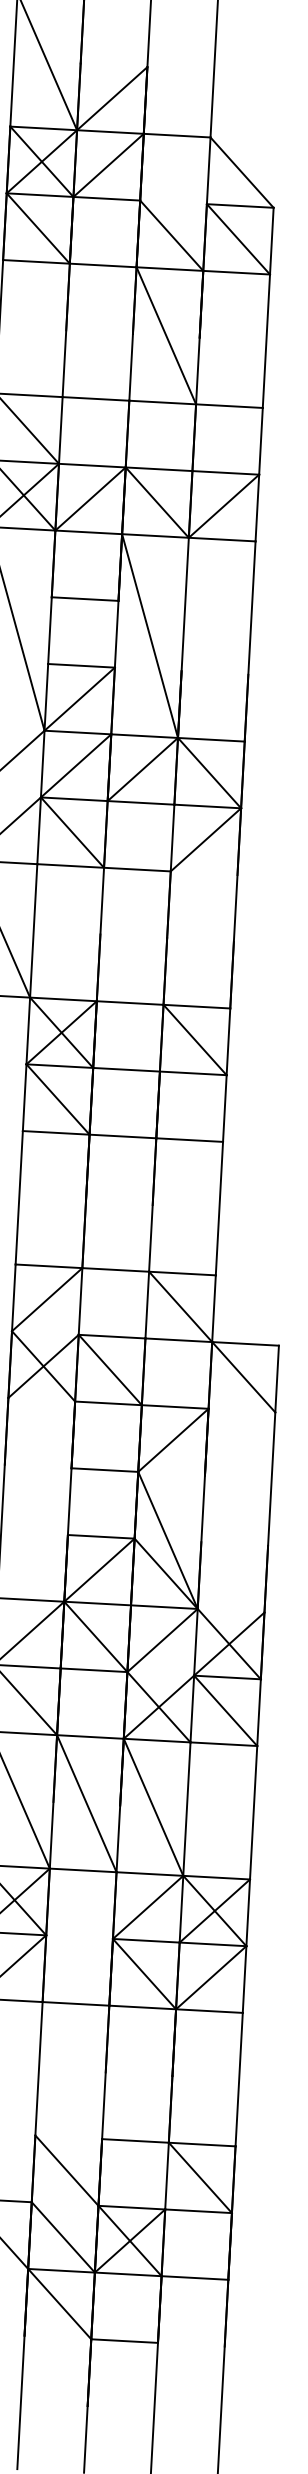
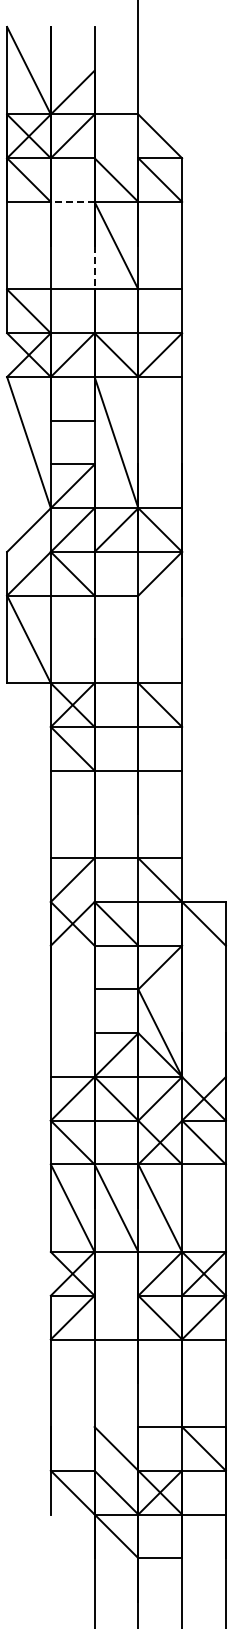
line: (102, 264) -> (72, 201), solid -> dashed
line: (130, 367) -> (94, 267), solid -> dashed

